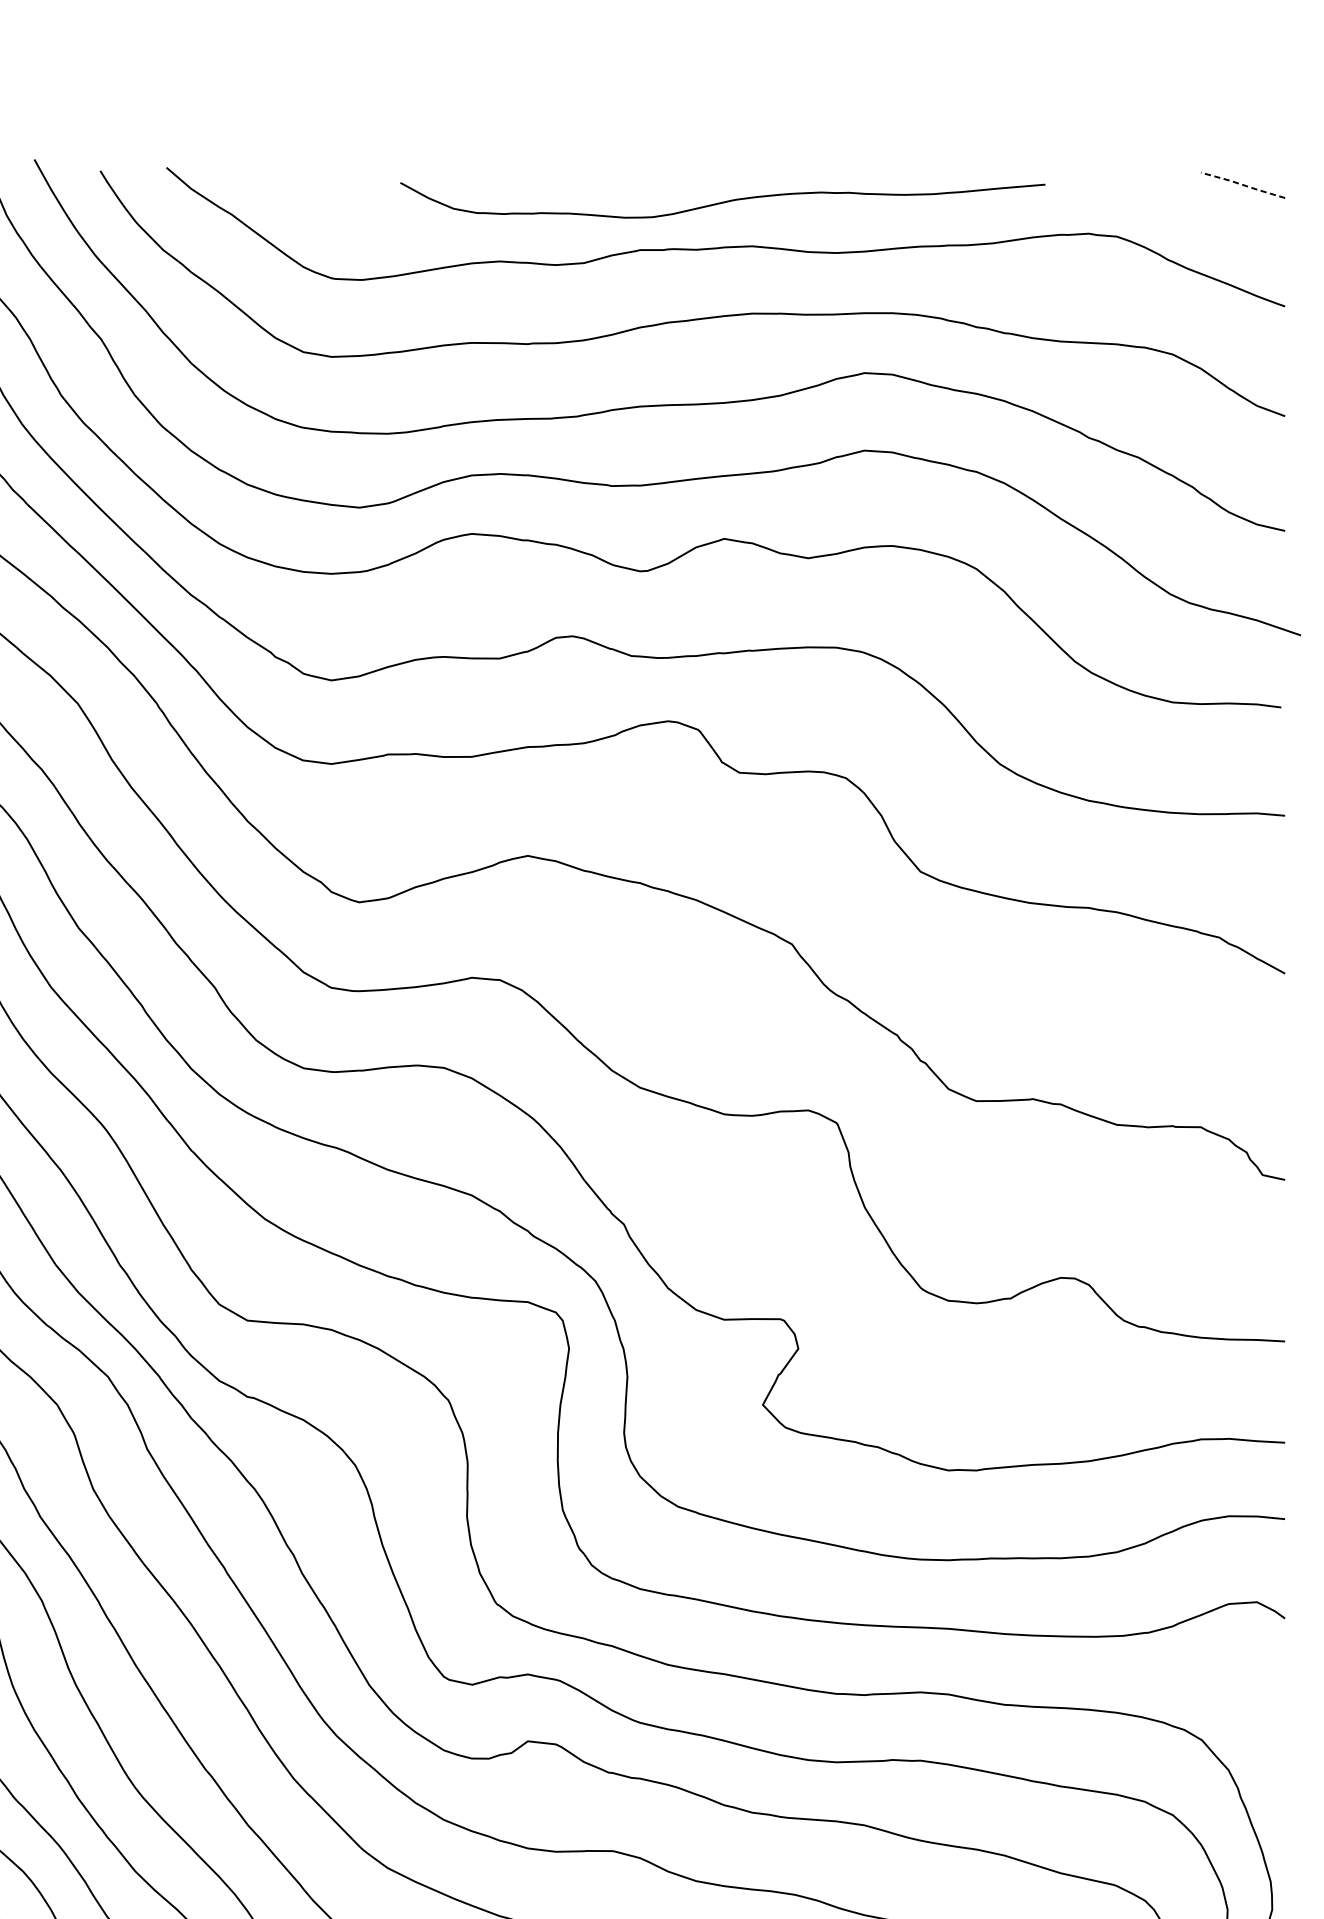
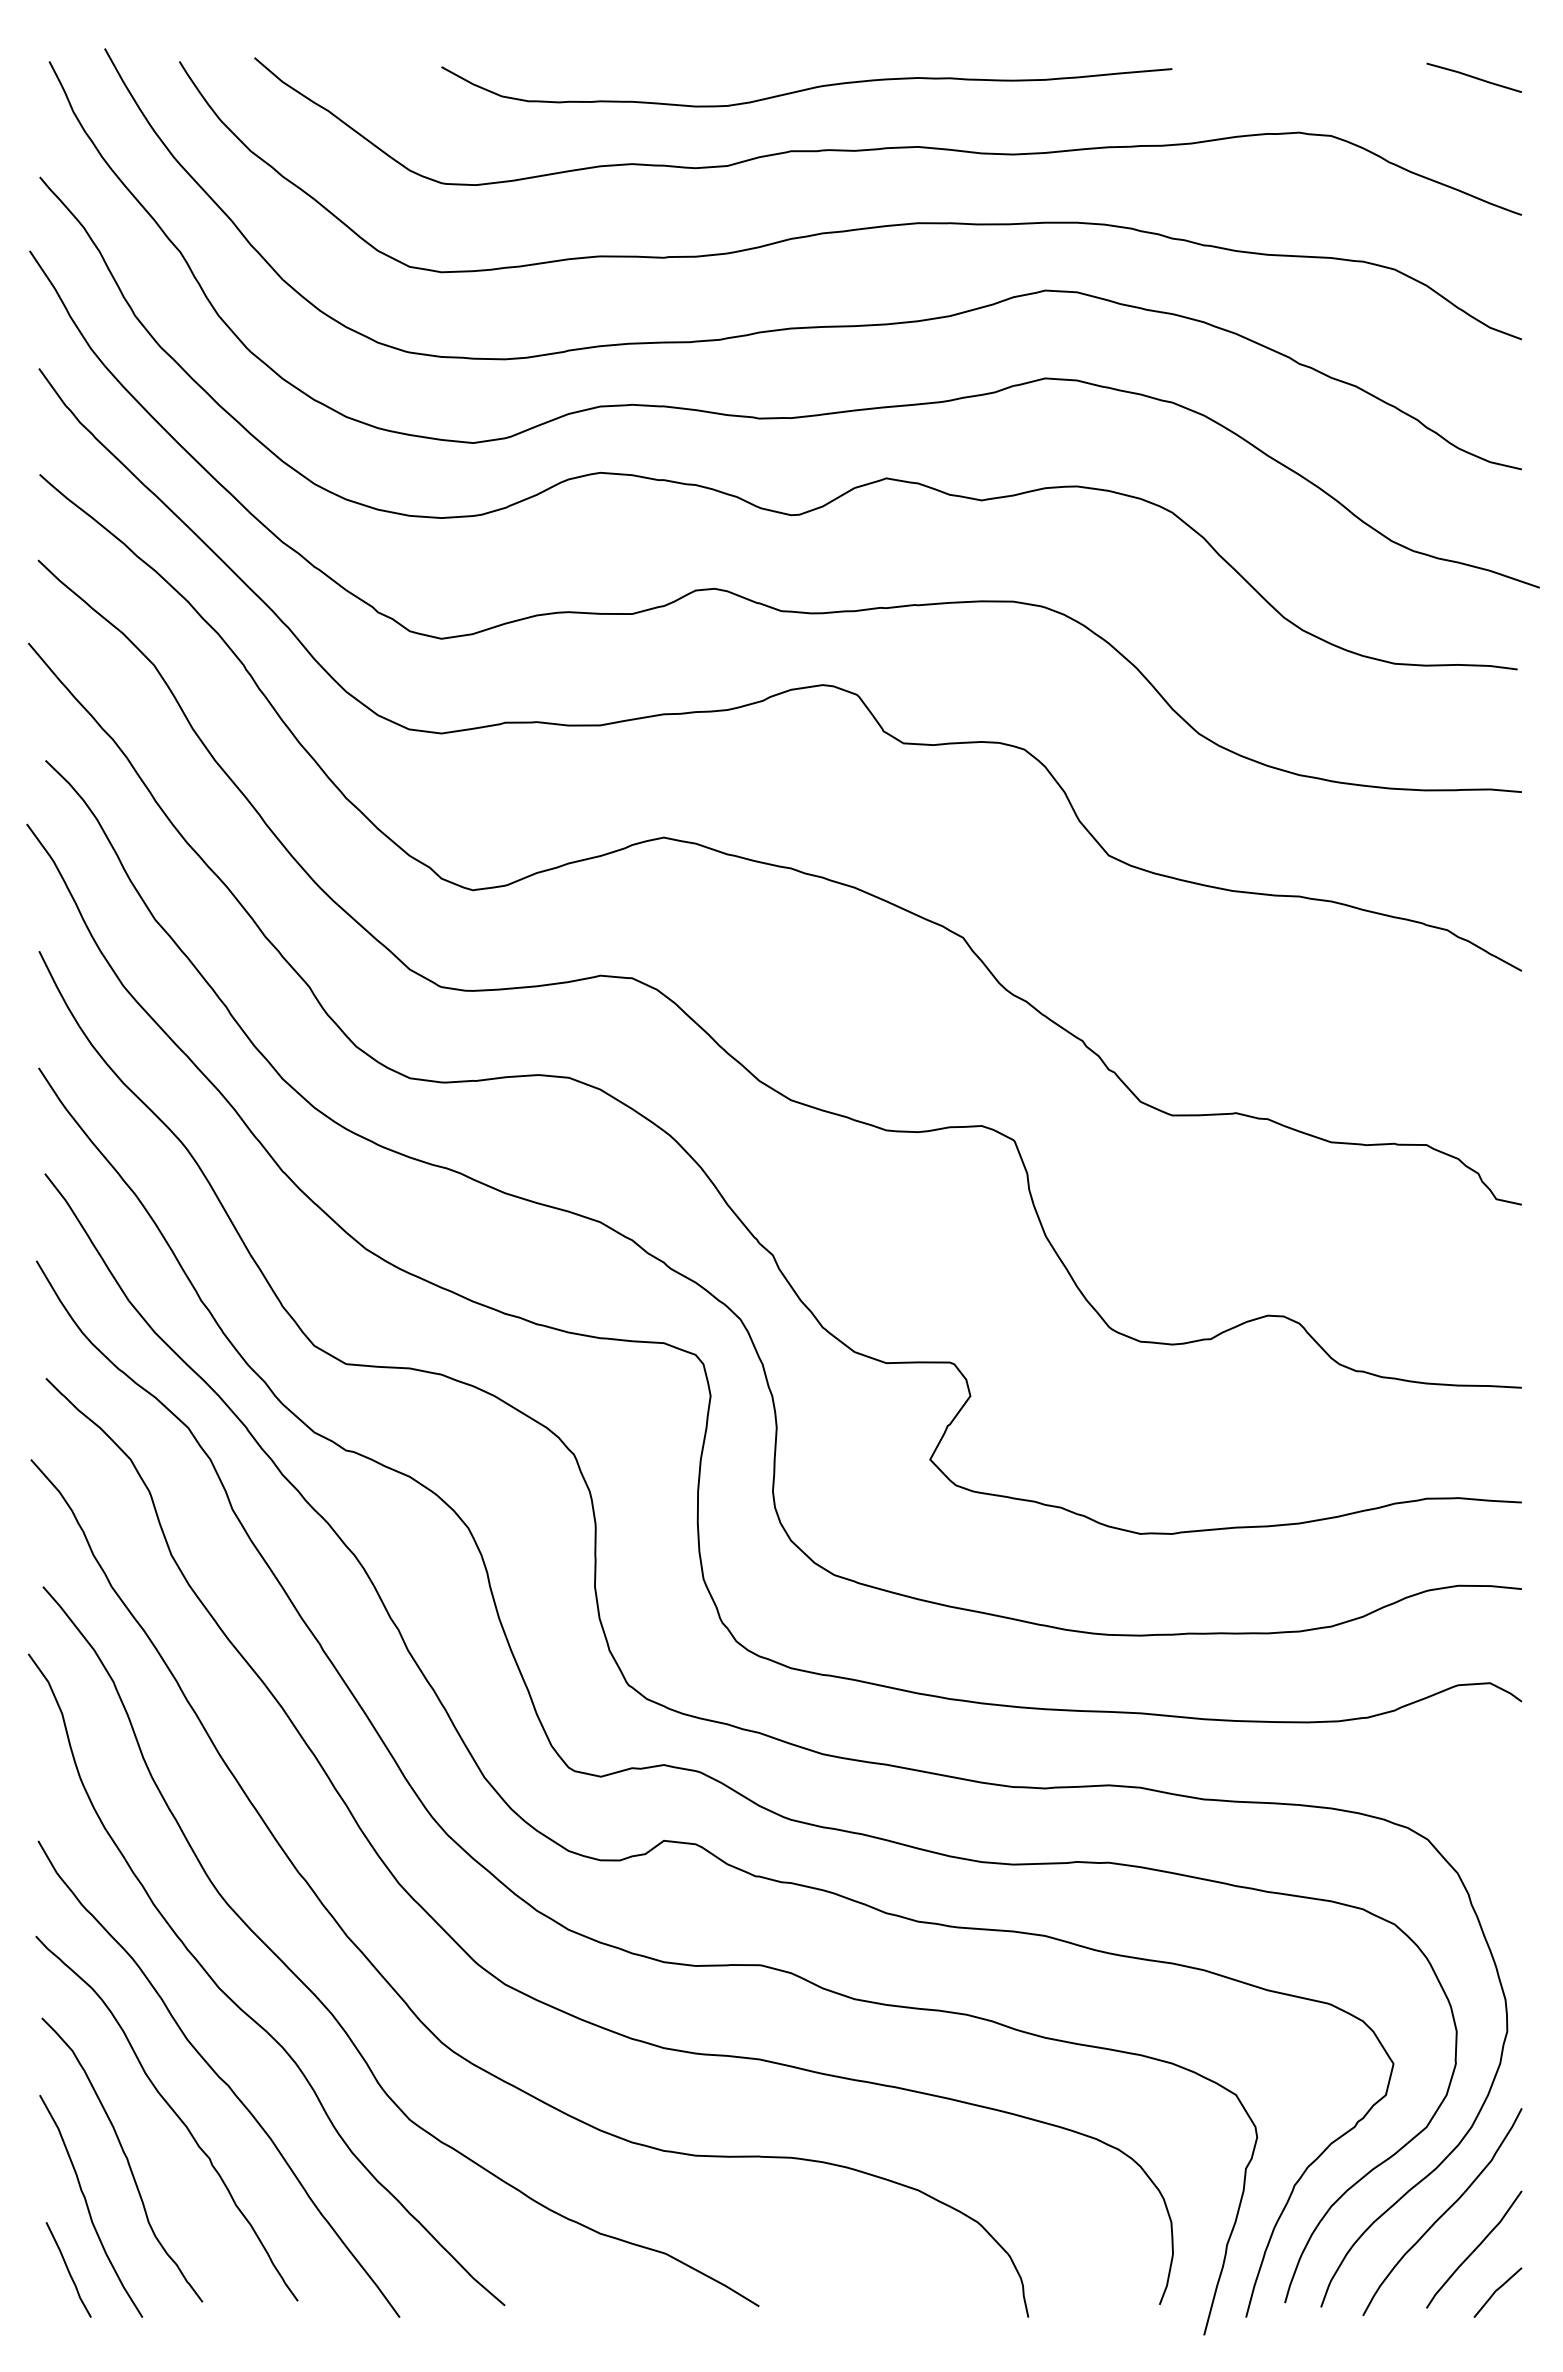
line: (1243, 185) -> (1474, 77), dashed -> solid
curve: (722, 201) -> (806, 88), moved

